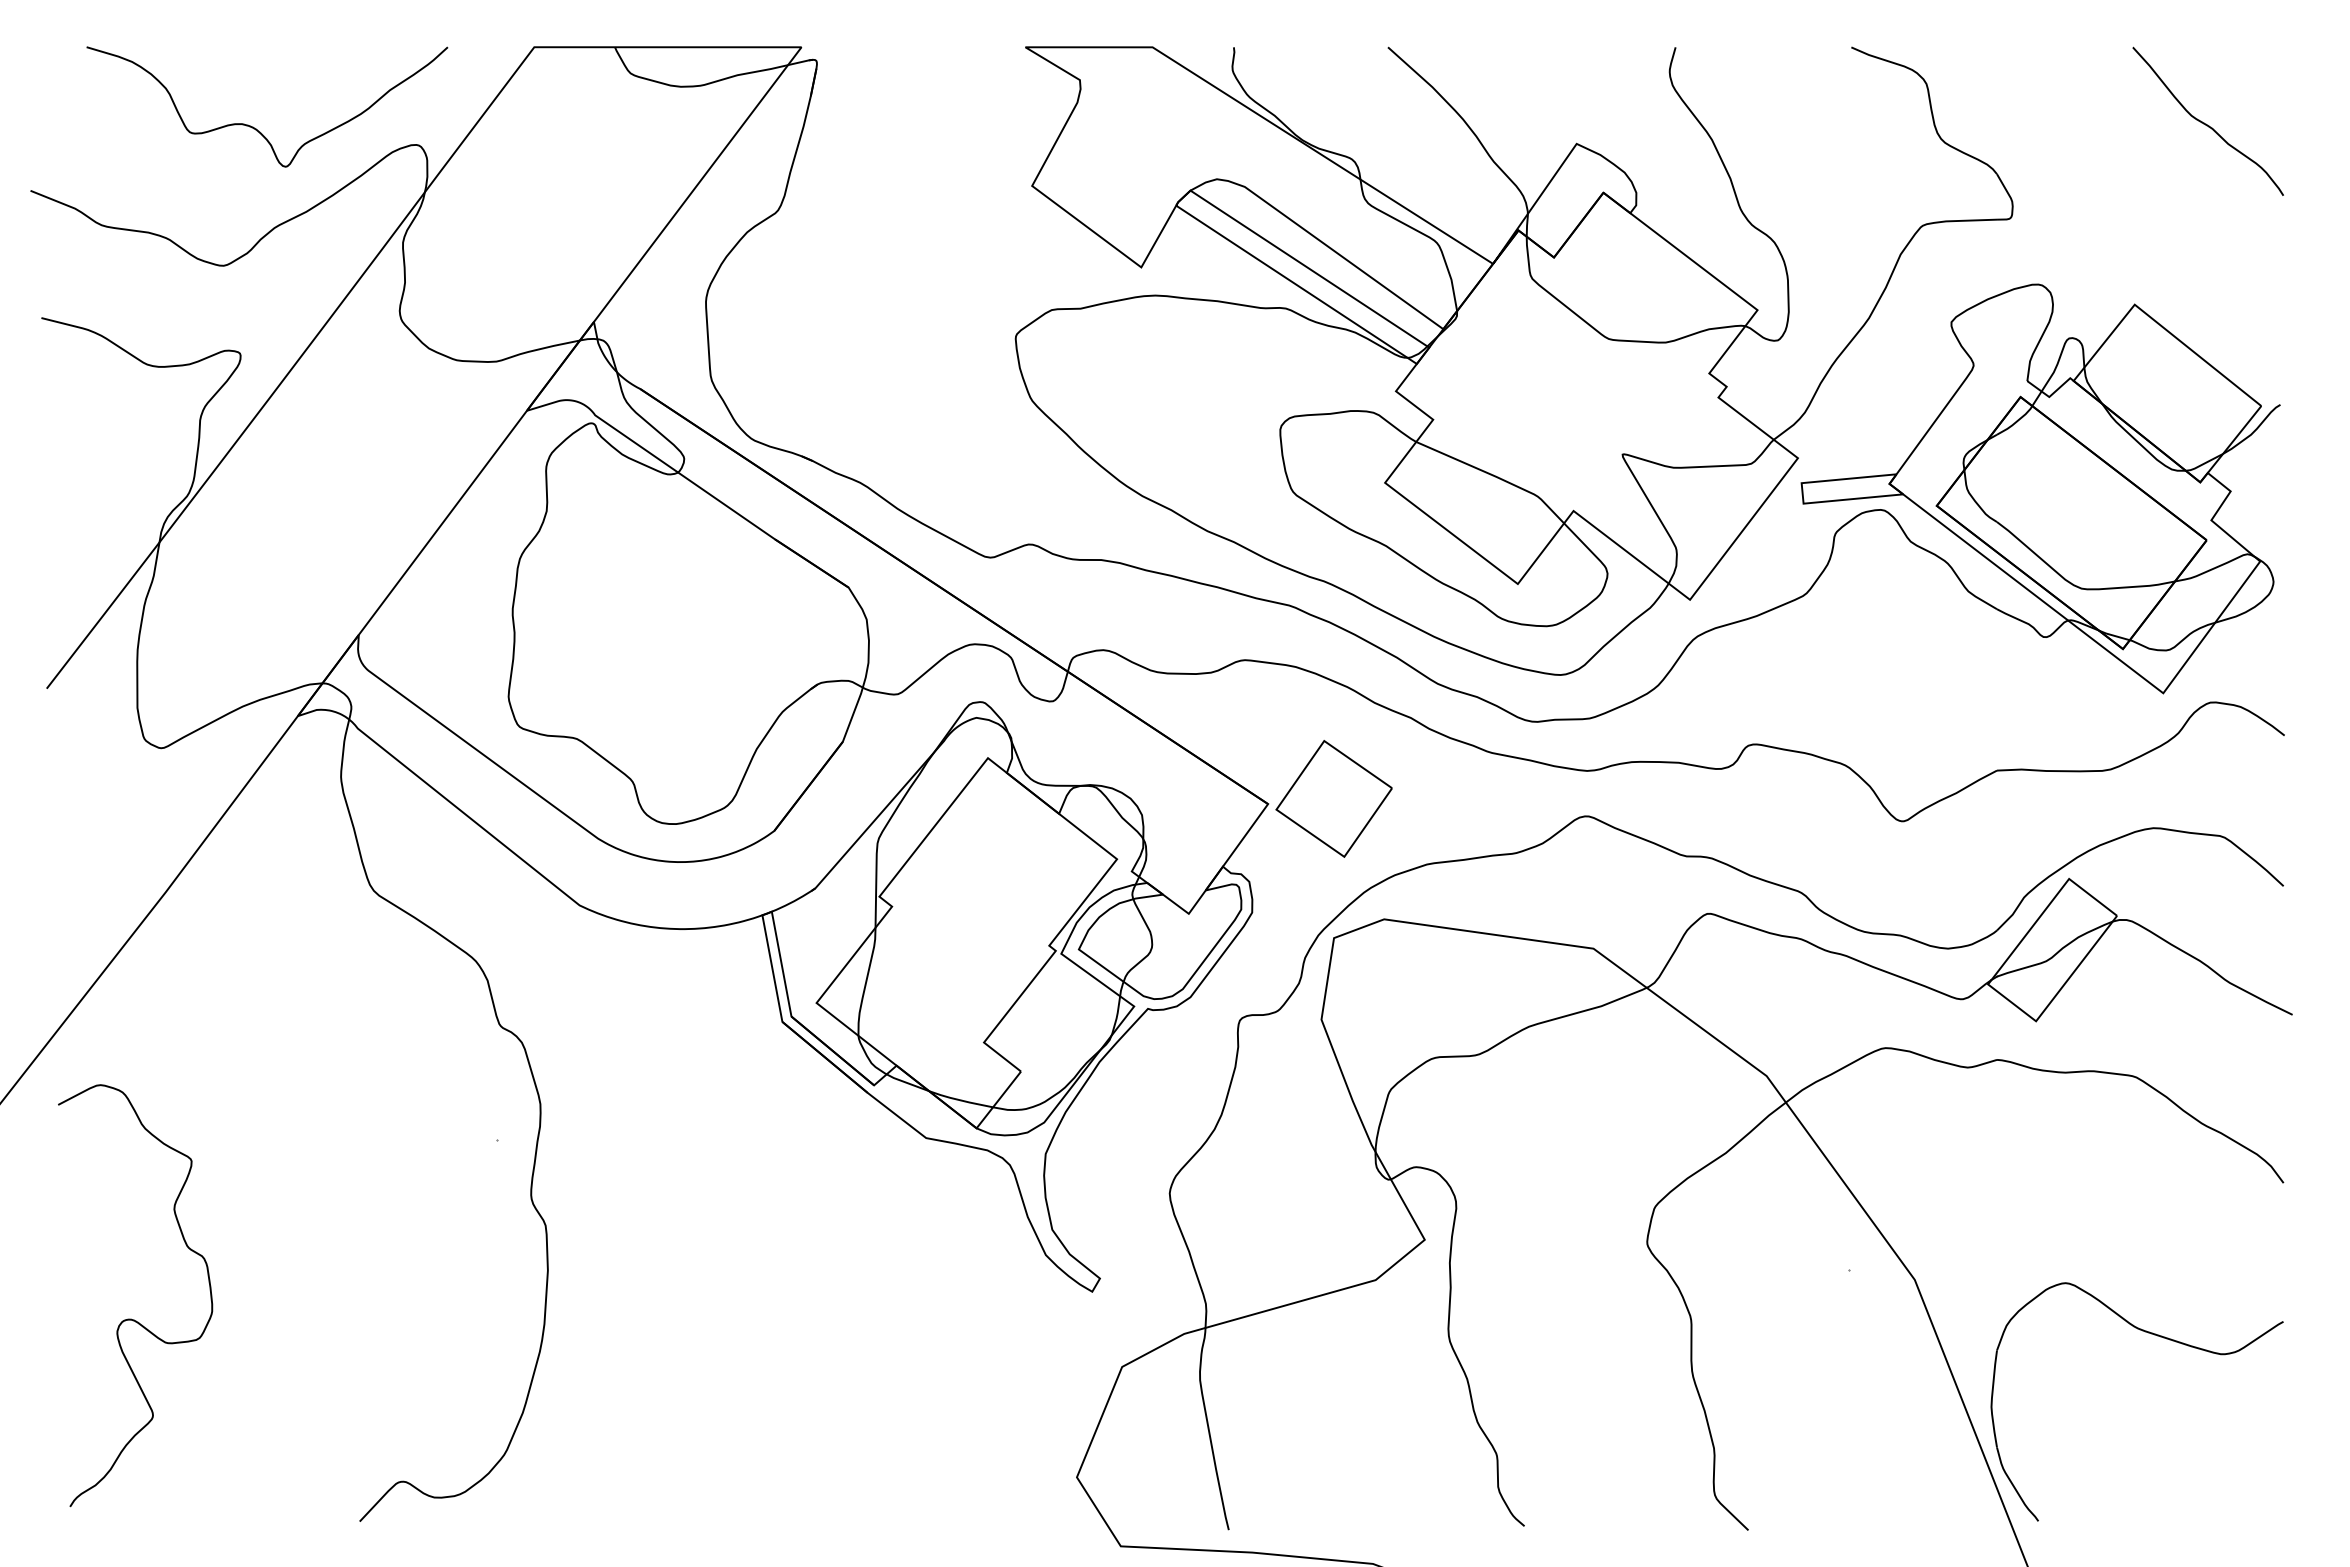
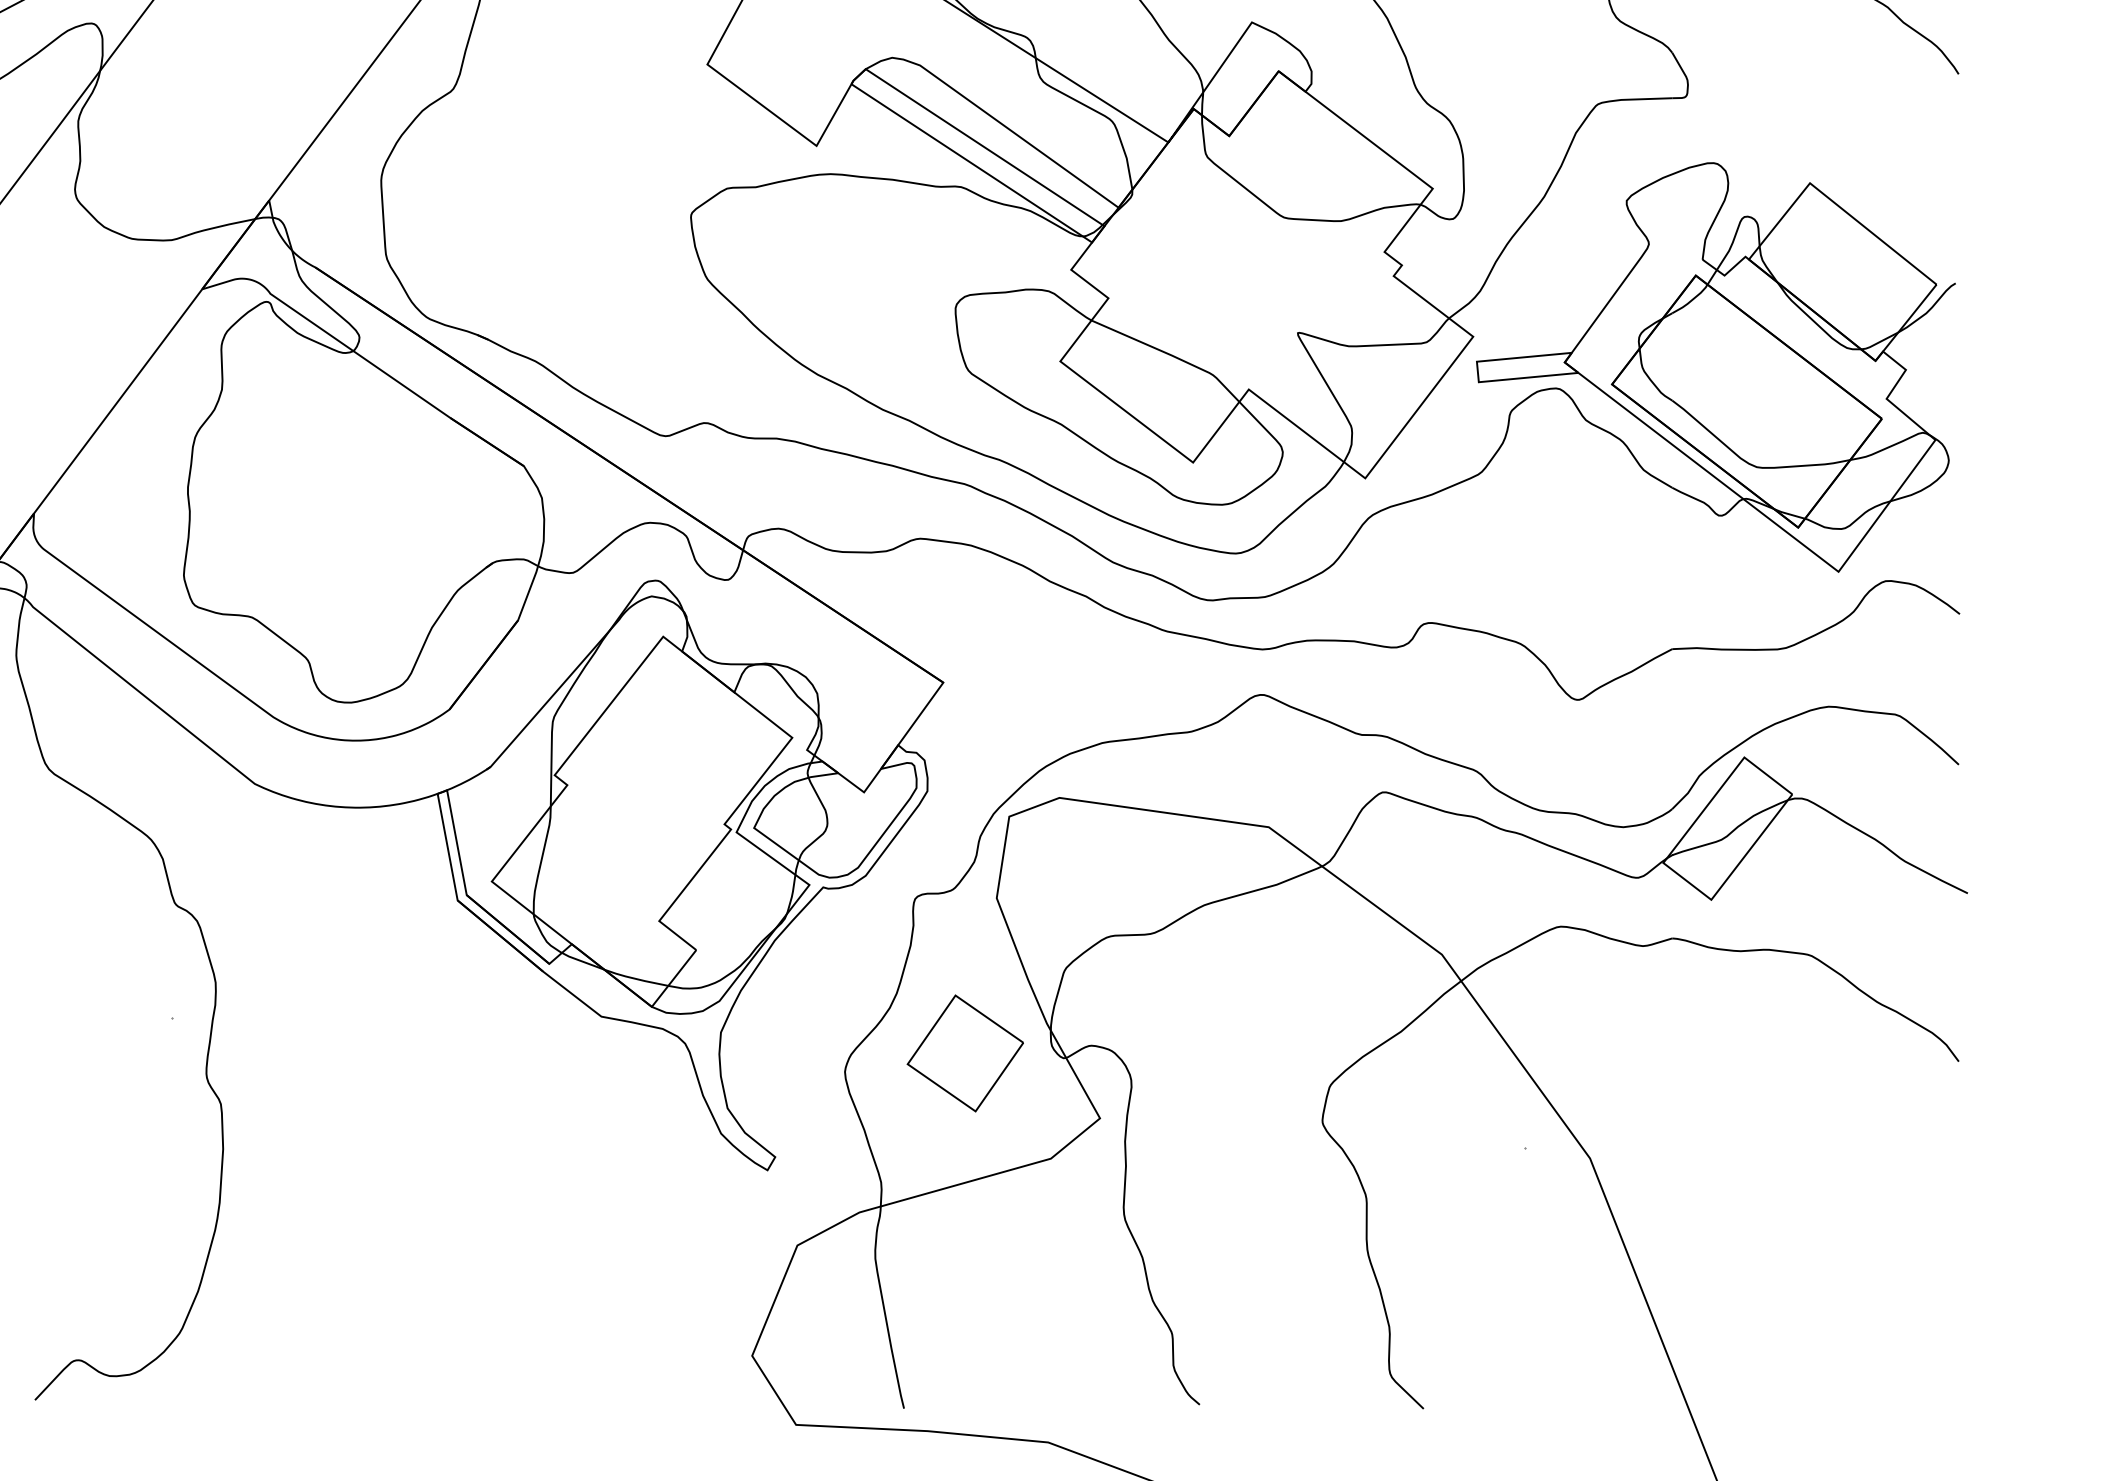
part: (1333, 798) -> (964, 1053), moved
part: (2157, 1336) -> (1832, 1215), removed

